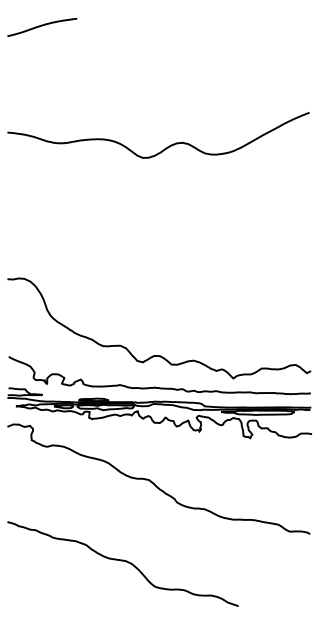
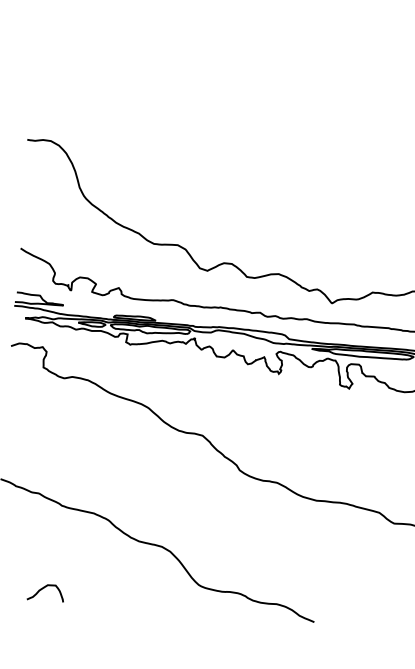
curve: (45, 597) -> (45, 588), added

